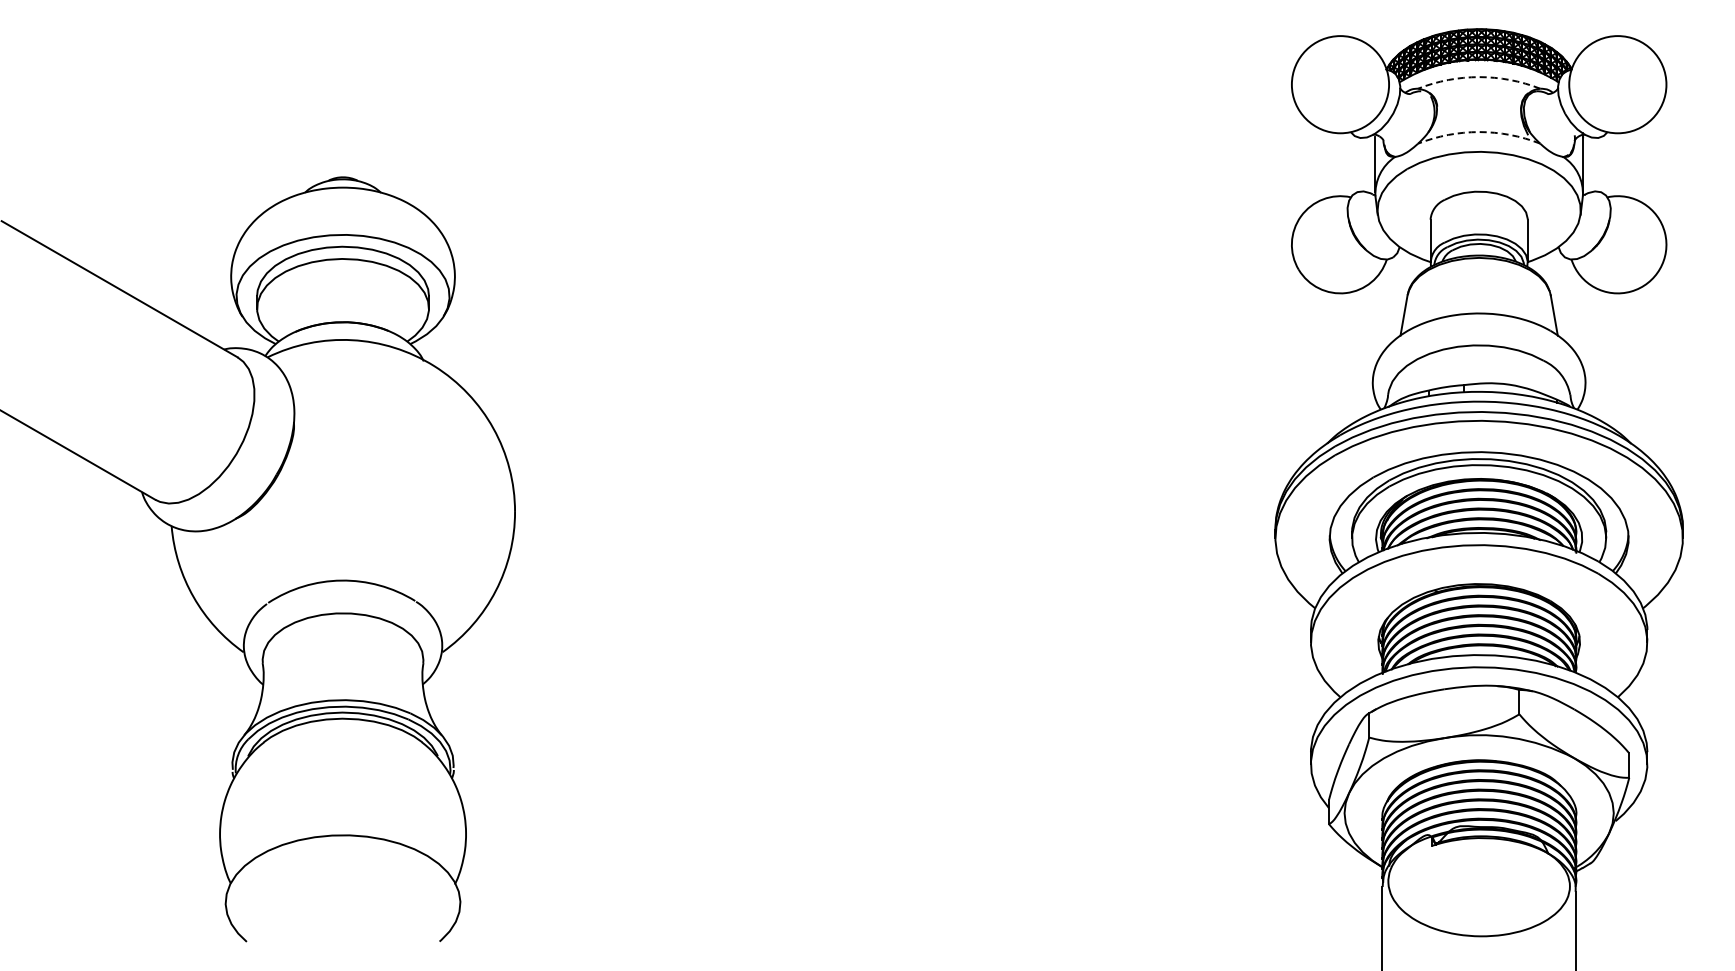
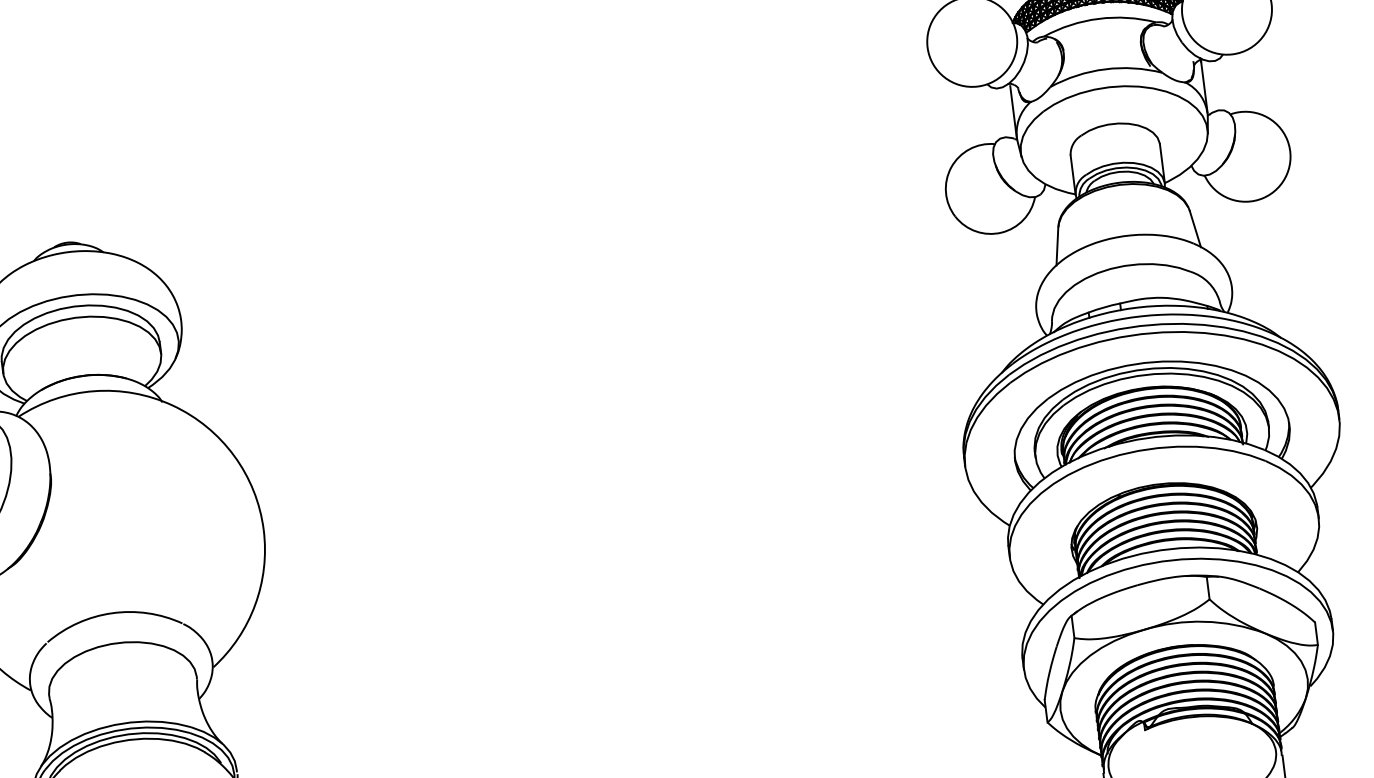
arc: (1479, 77) -> (1099, 19), dashed -> solid
arc: (1479, 132) -> (1105, 69), dashed -> solid

